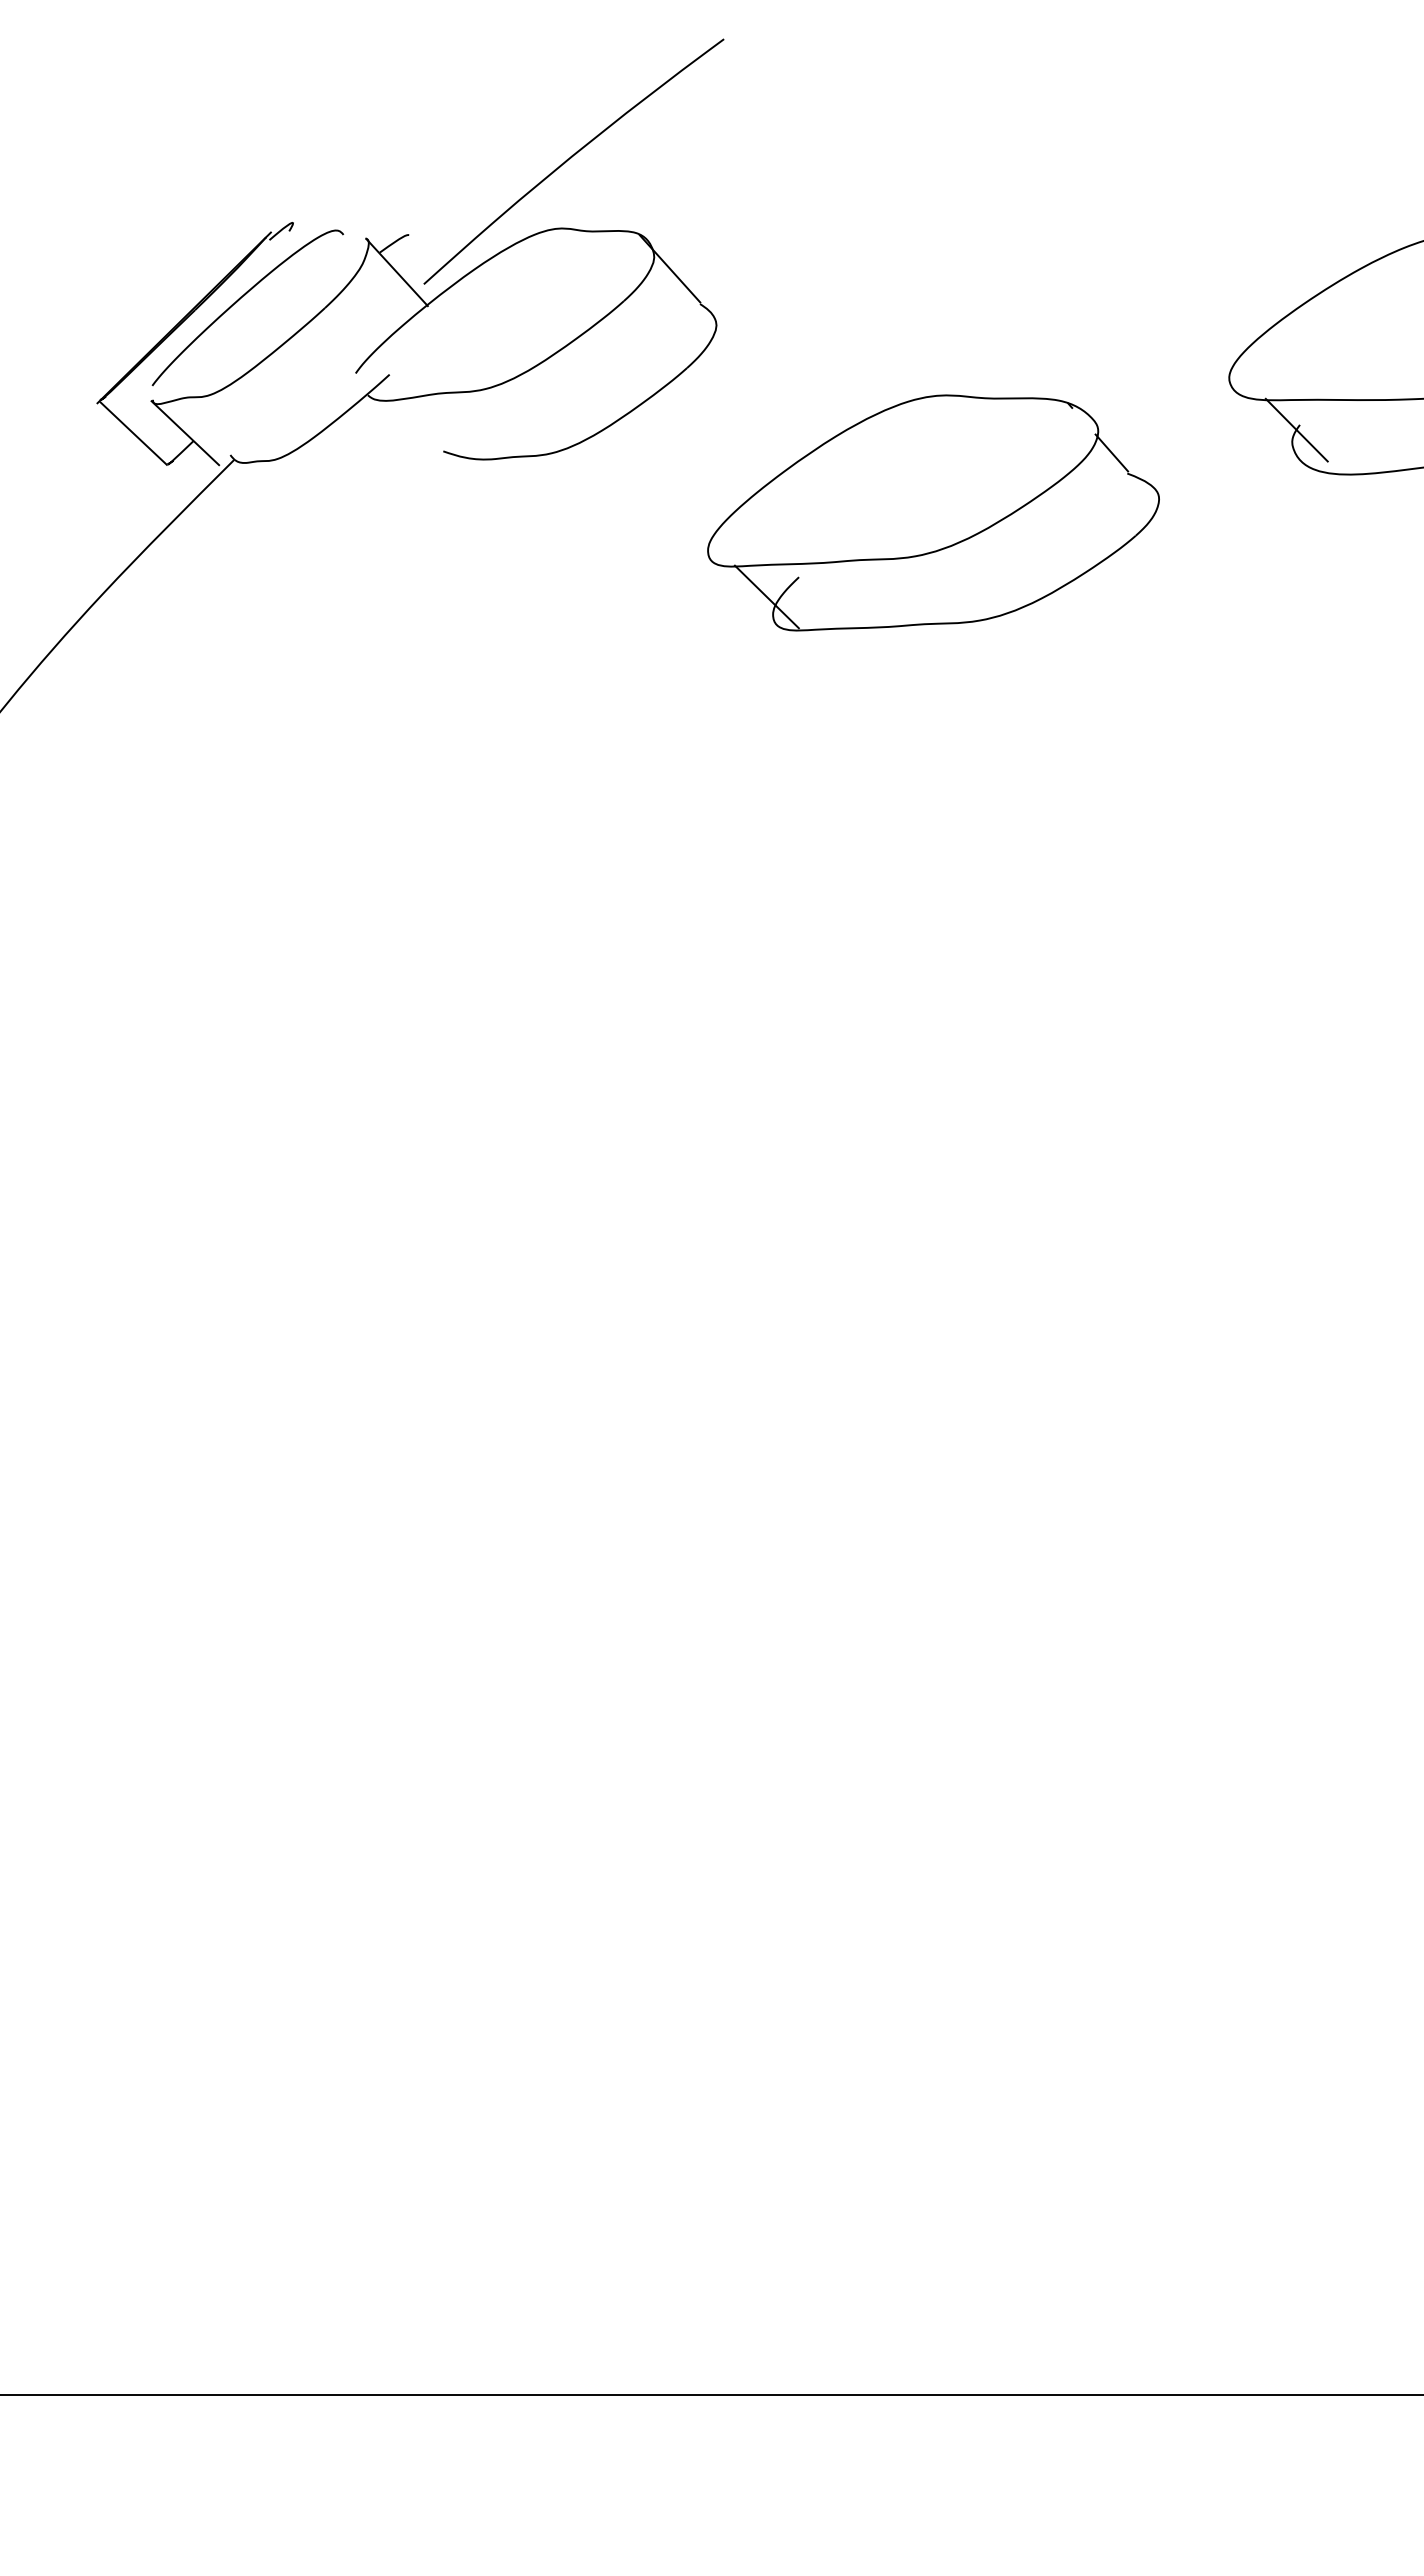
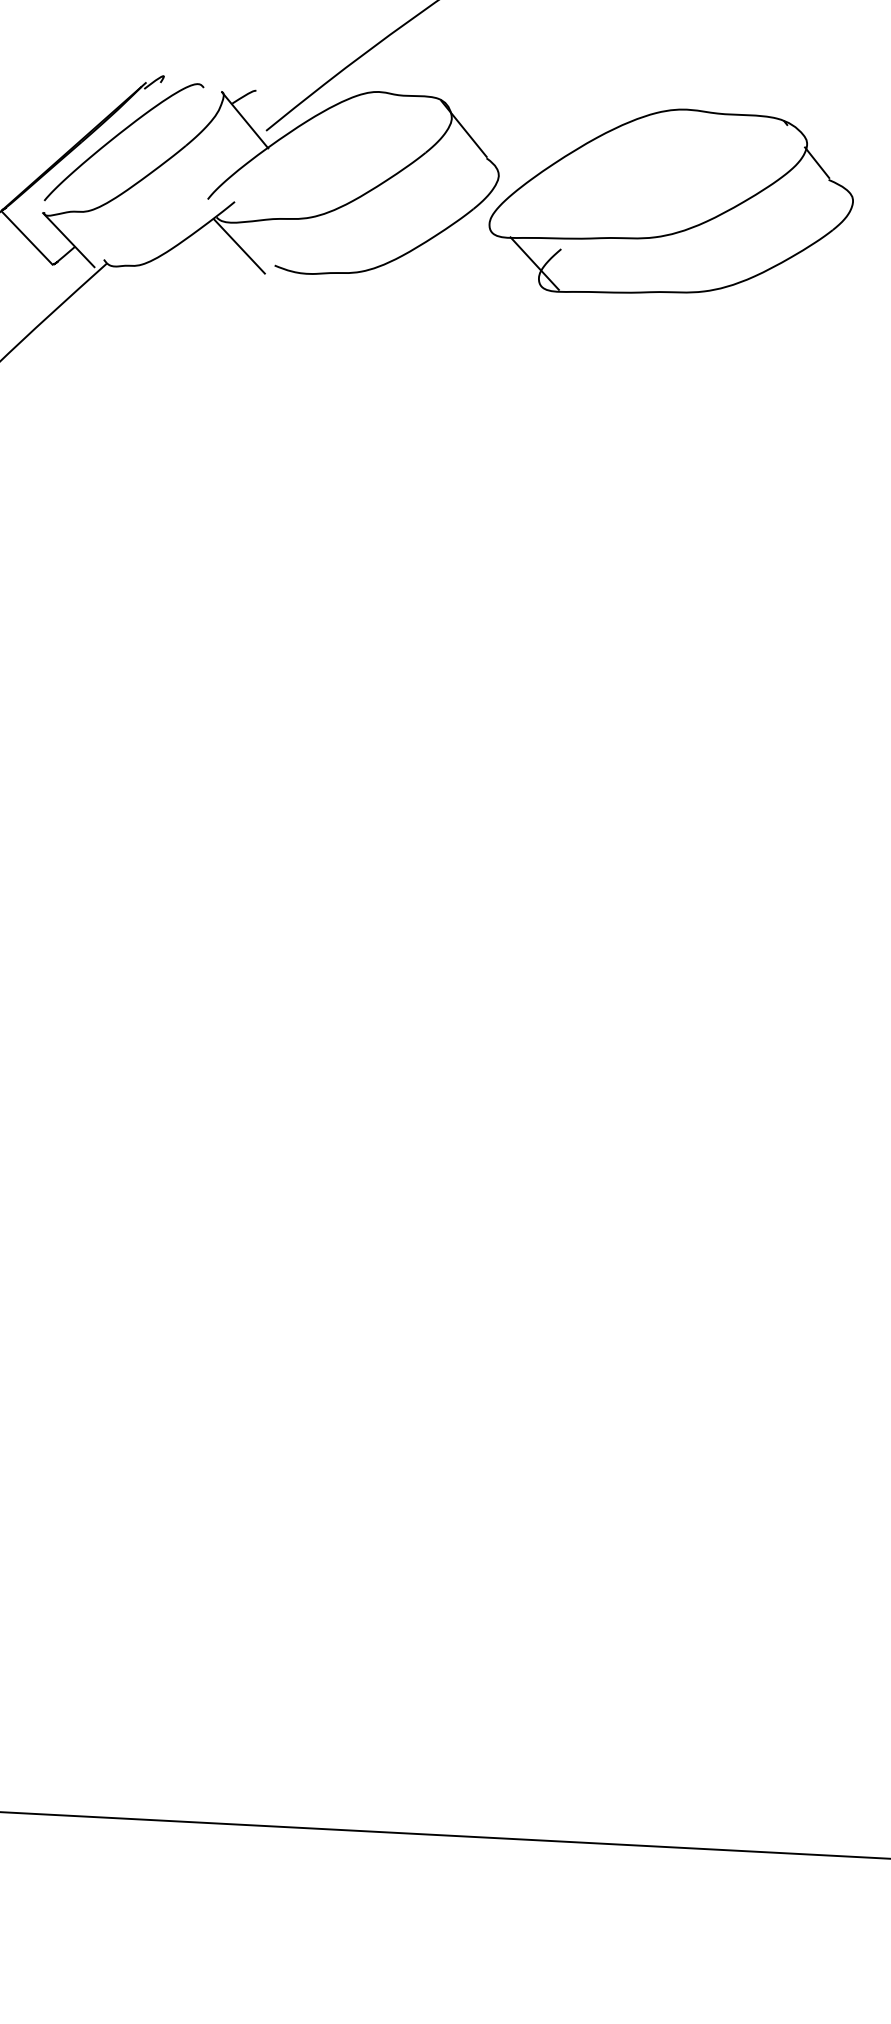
line: (397, 429) -> (238, 246), added
part: (933, 512) -> (671, 202), moved

